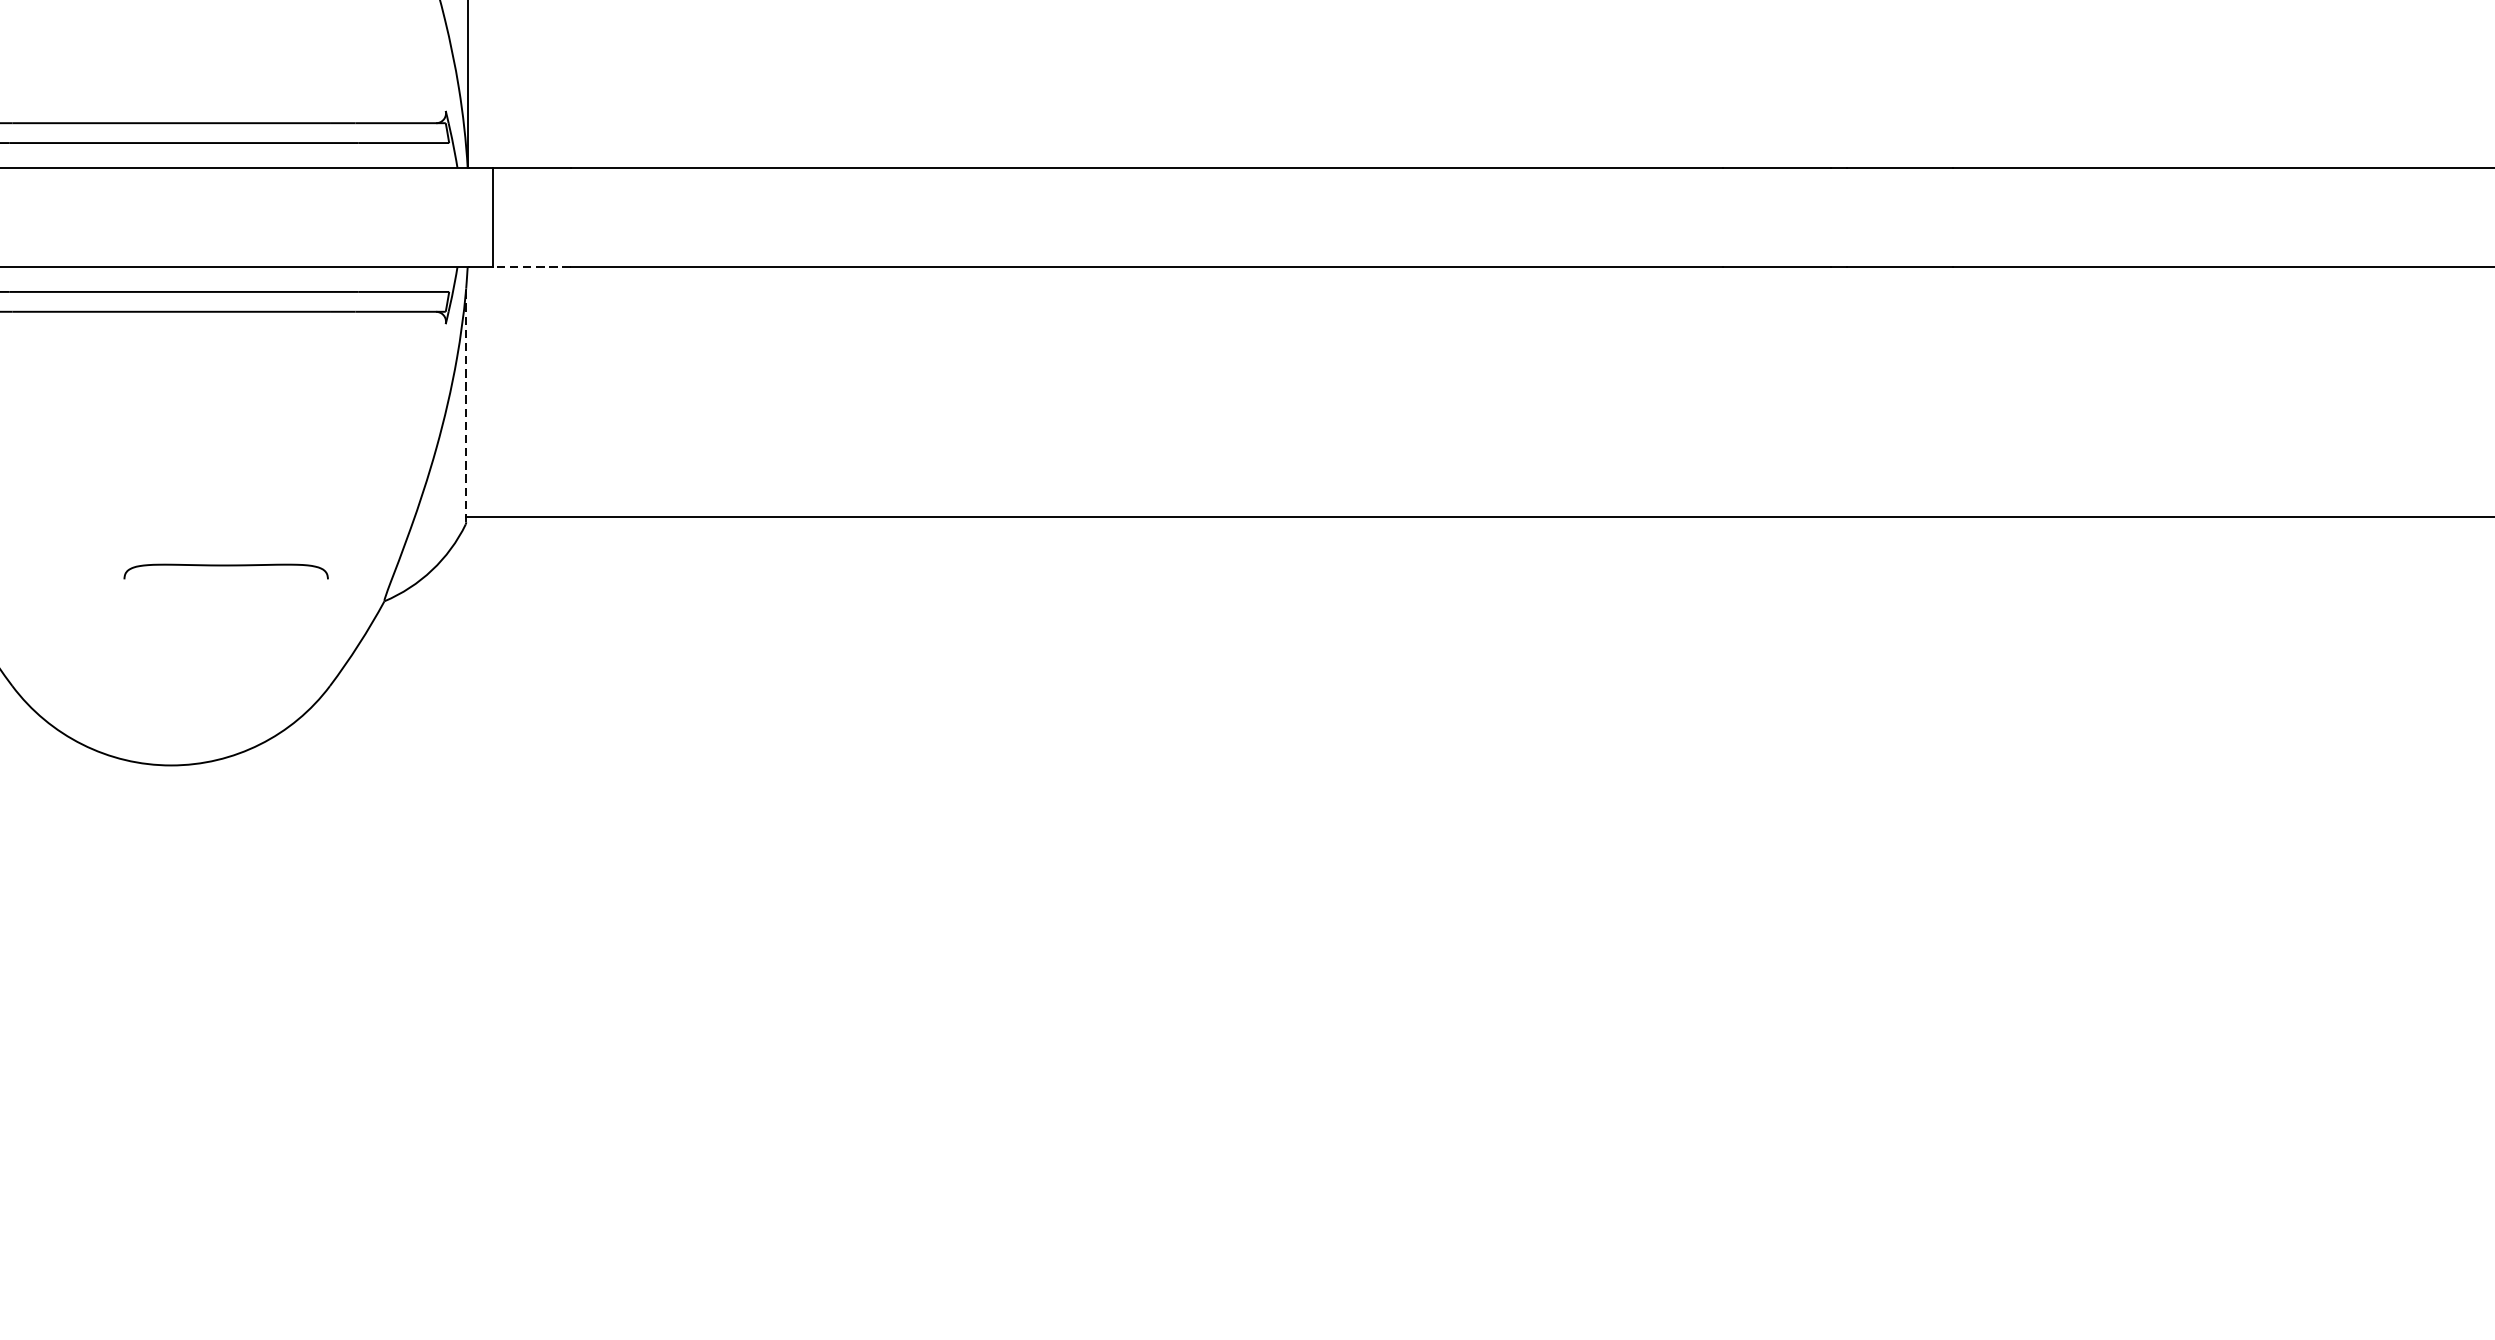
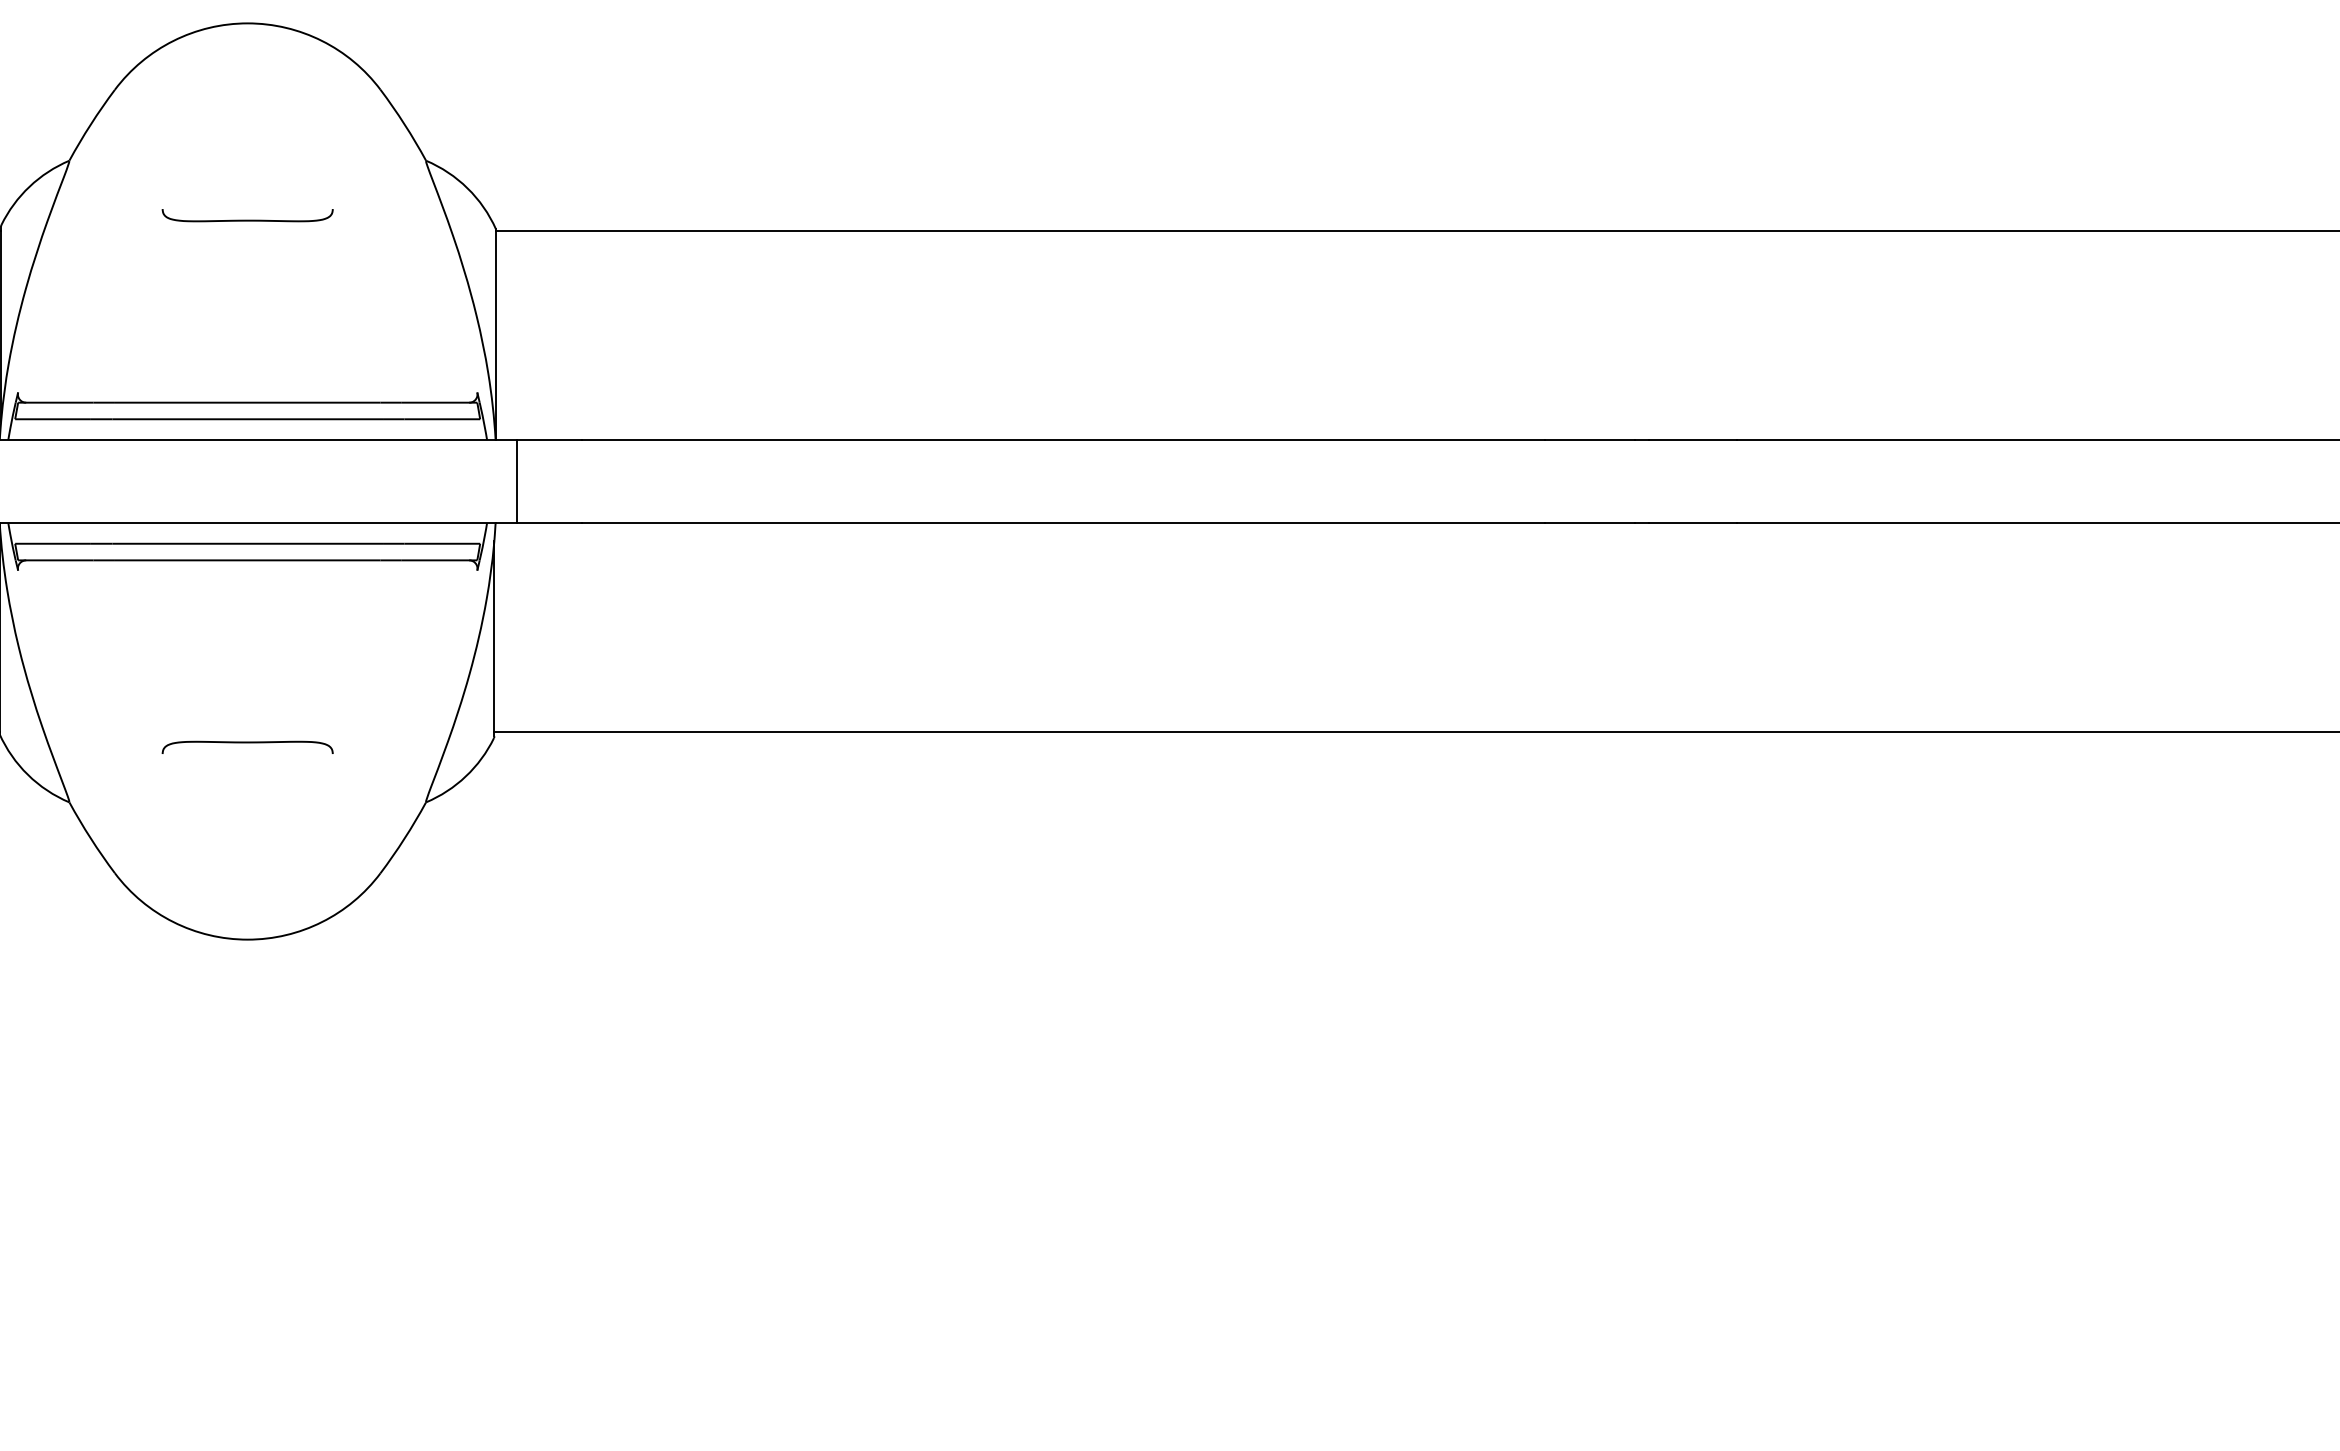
line: (530, 267) -> (548, 523), dashed -> solid
line: (466, 405) -> (494, 638), dashed -> solid
curve: (225, 566) -> (247, 743), moved

